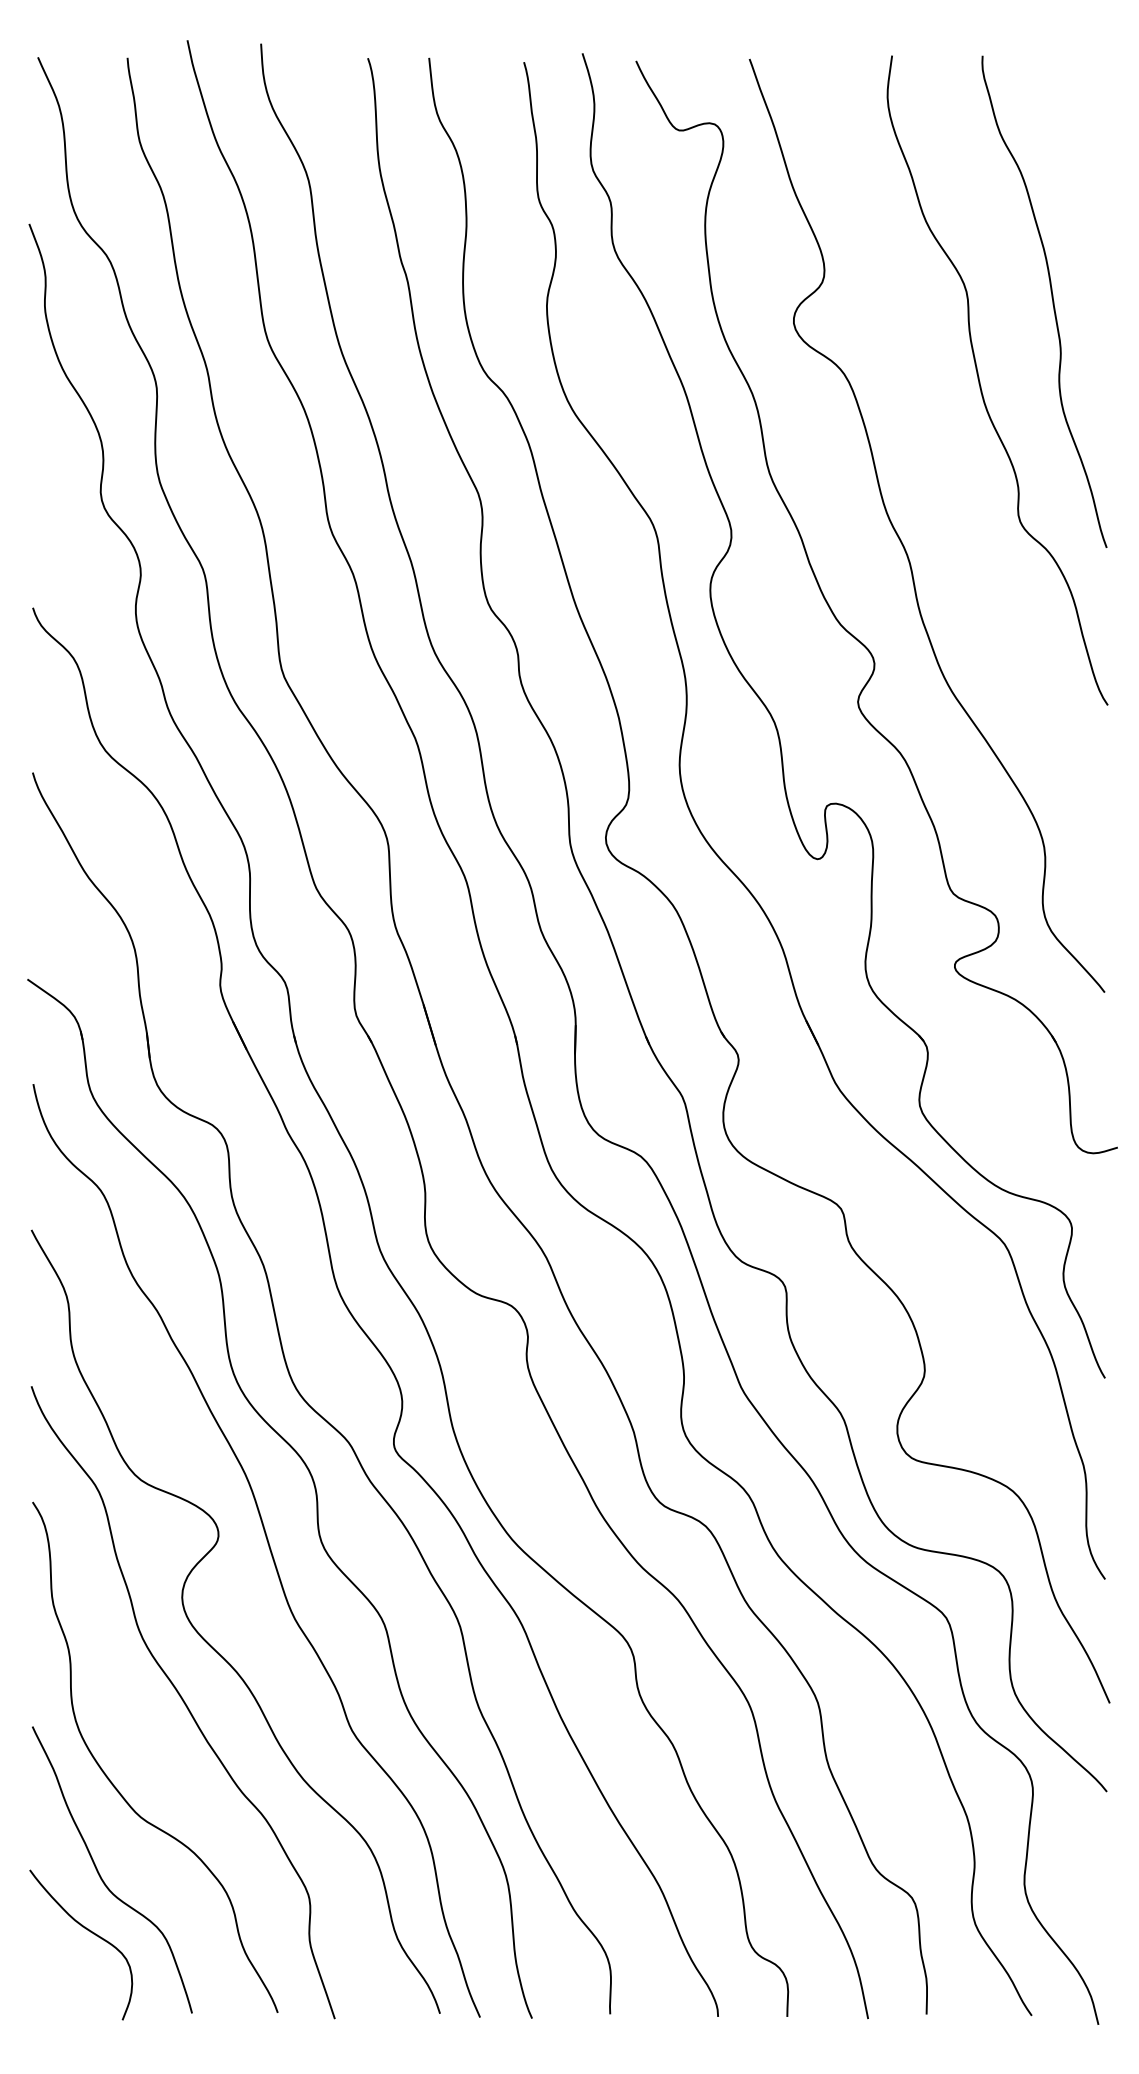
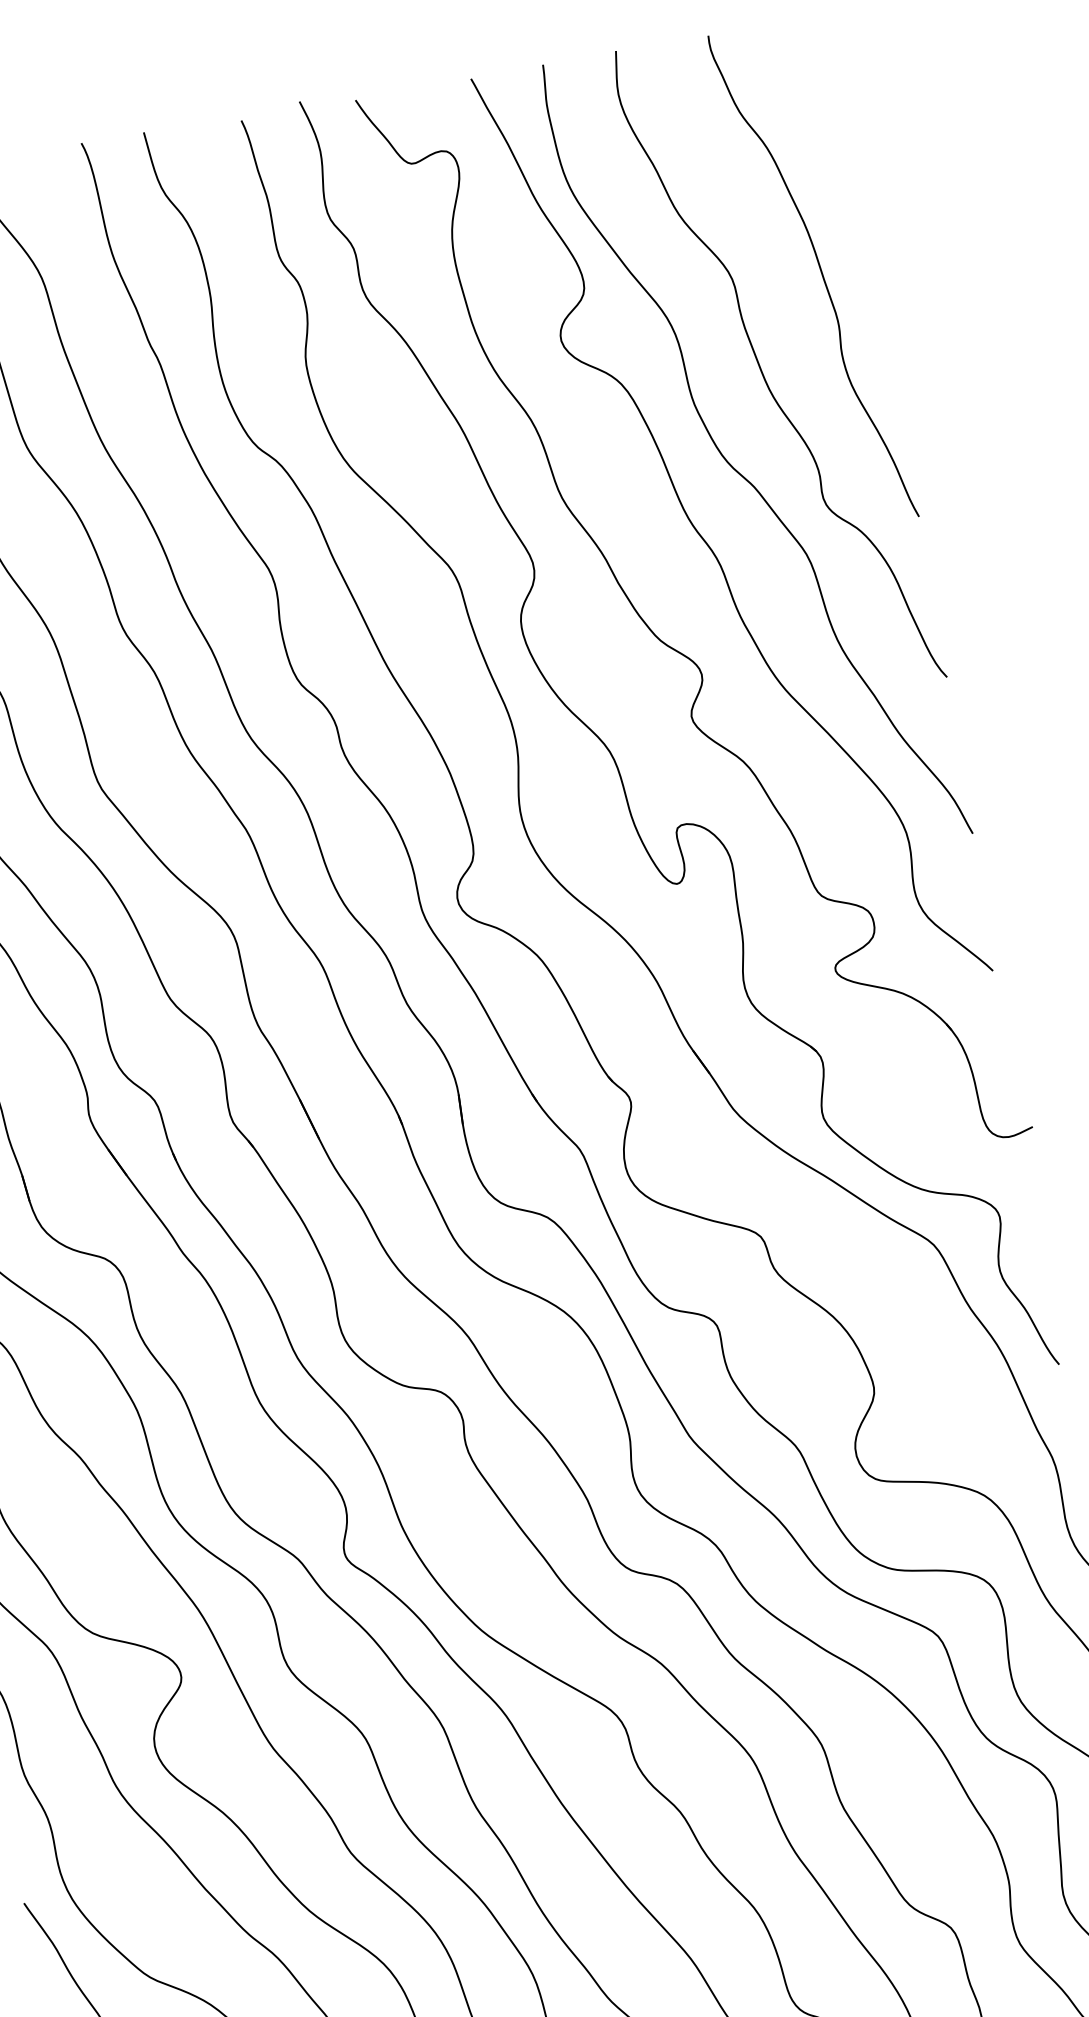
curve: (939, 472) -> (735, 468), added

